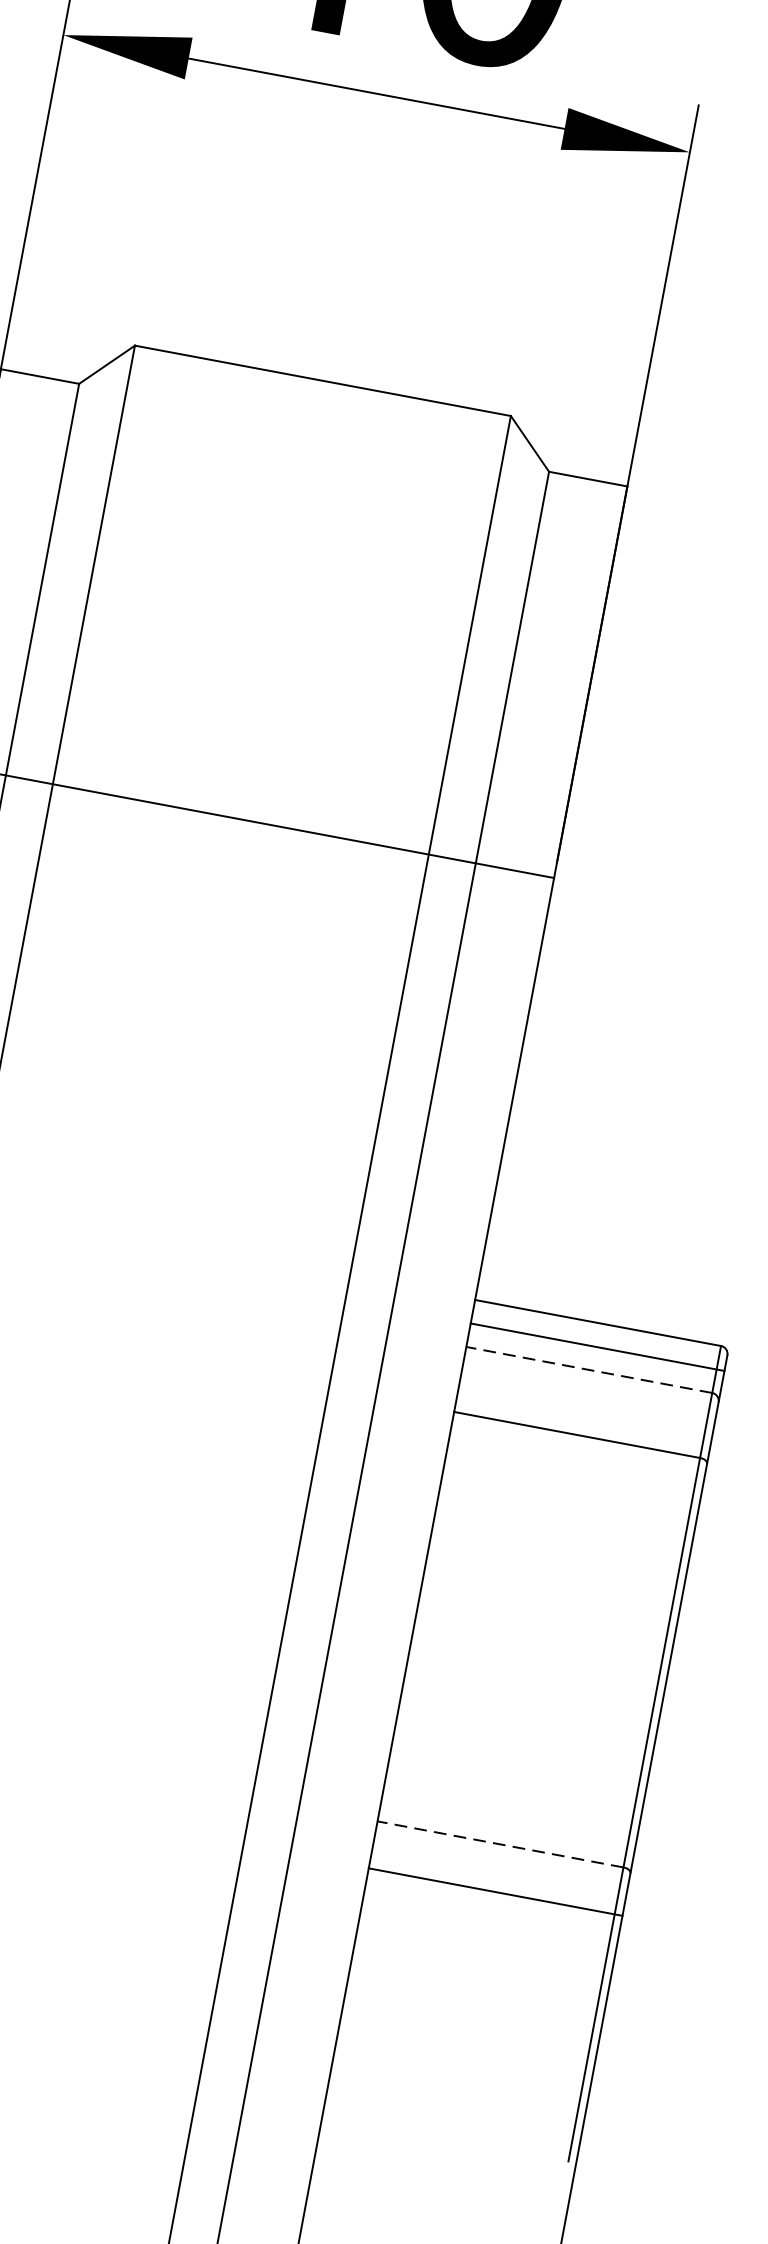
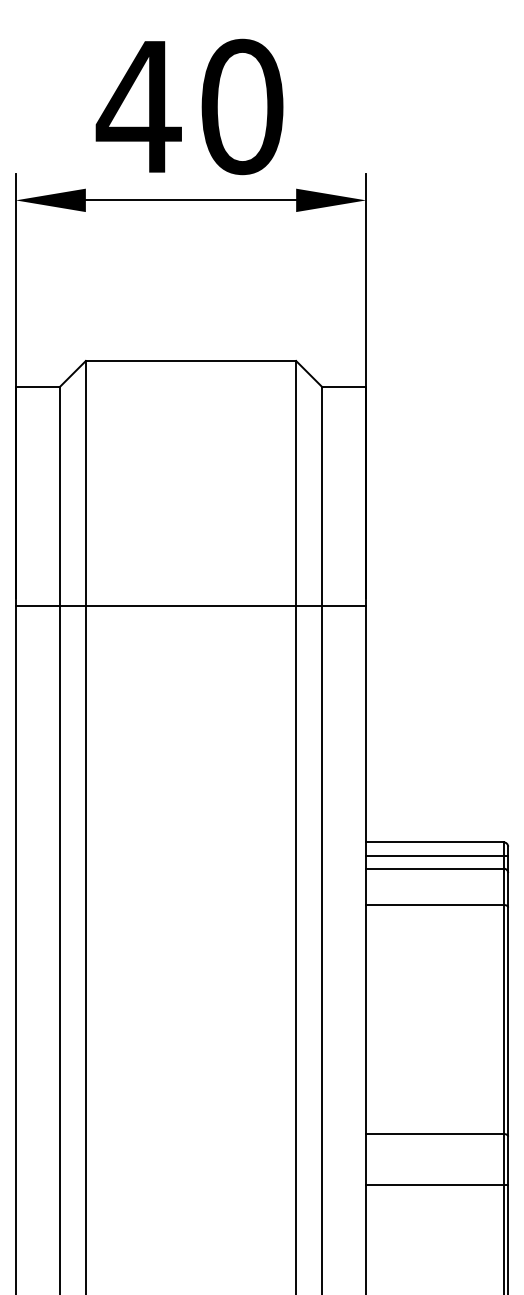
line: (590, 1369) -> (435, 868), dashed -> solid
line: (501, 1845) -> (435, 1134), dashed -> solid
line: (496, 1892) -> (437, 1185), moved

